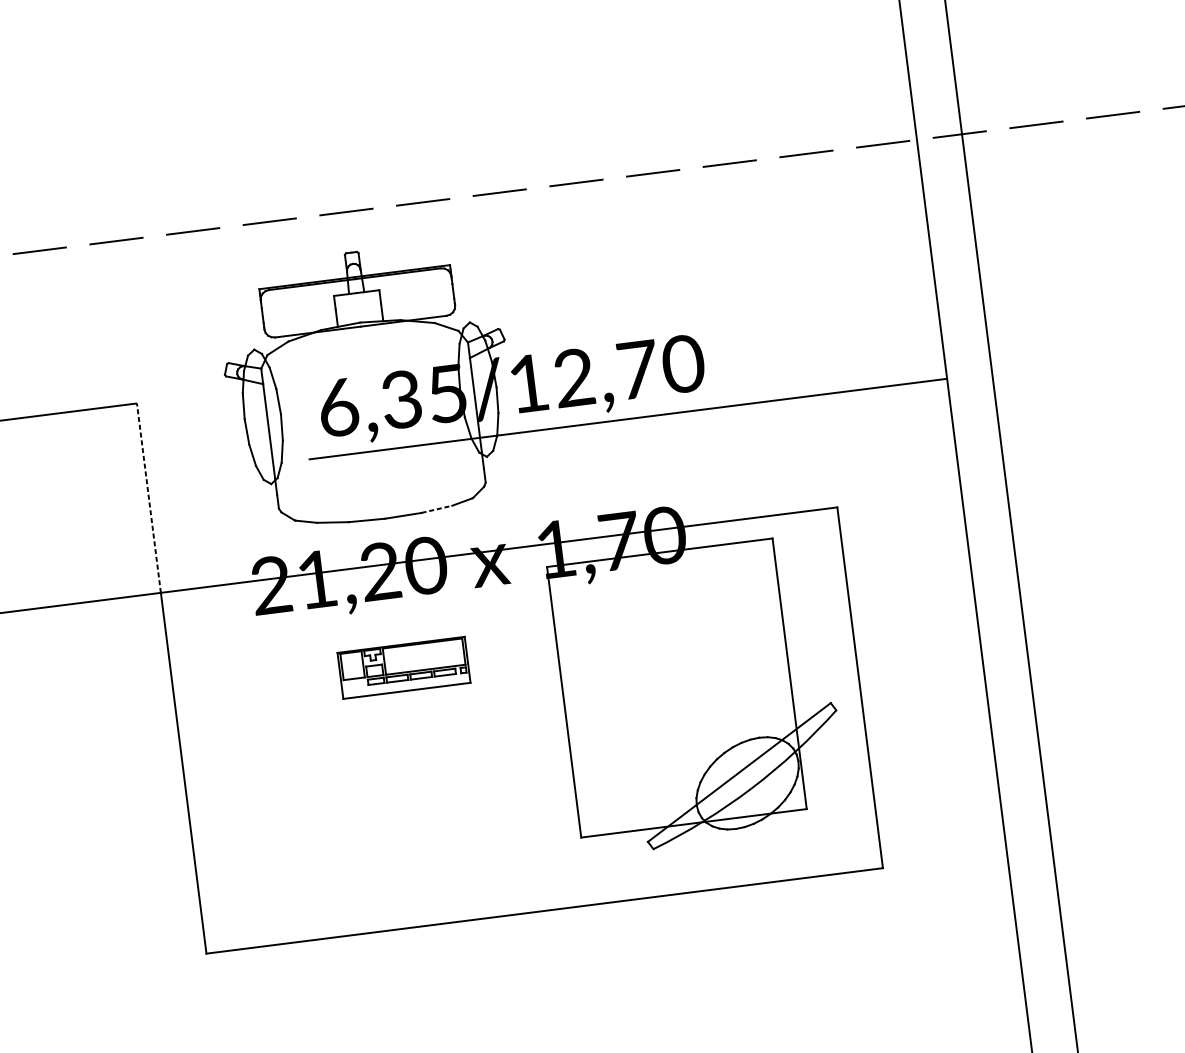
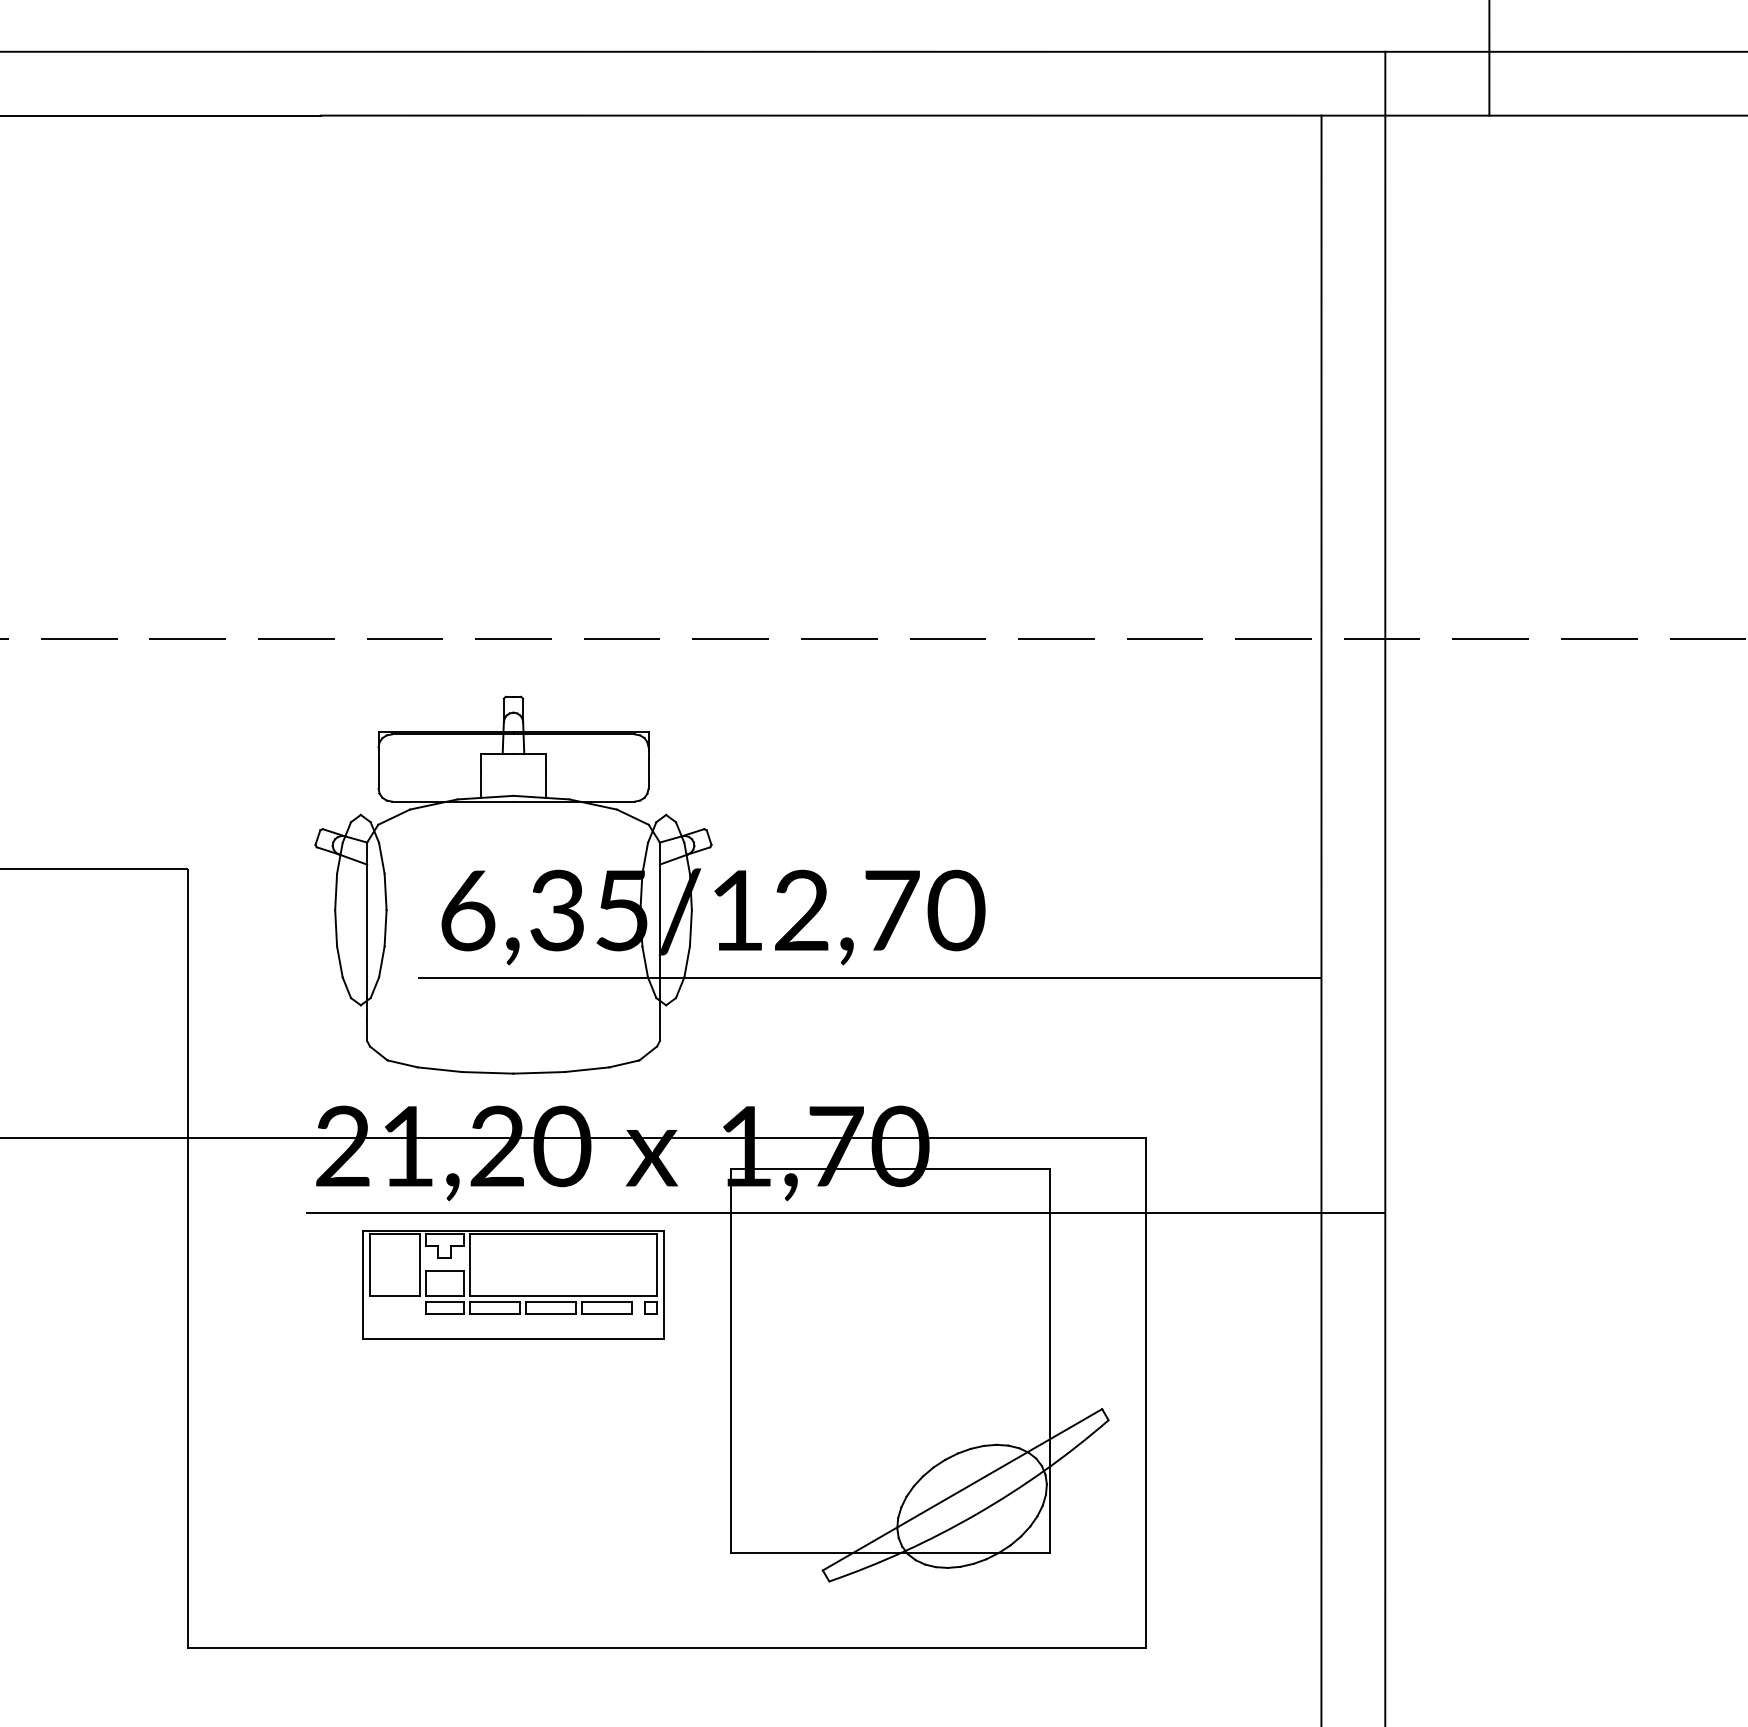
line: (148, 497) -> (187, 1002), dashed -> solid
line: (437, 509) -> (587, 1069), dashed -> solid
line: (632, 587) -> (845, 1213), added
part: (404, 667) -> (513, 1284), size x1.67

